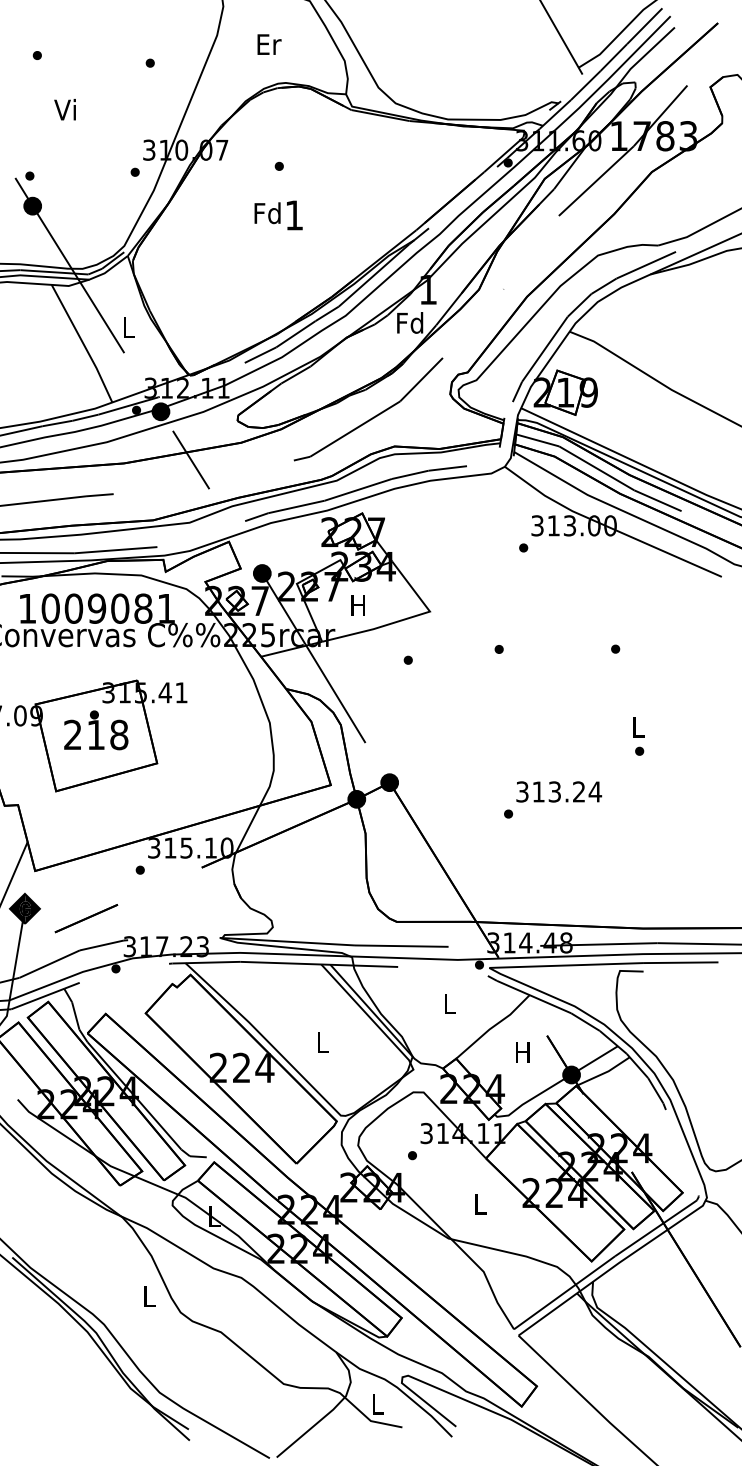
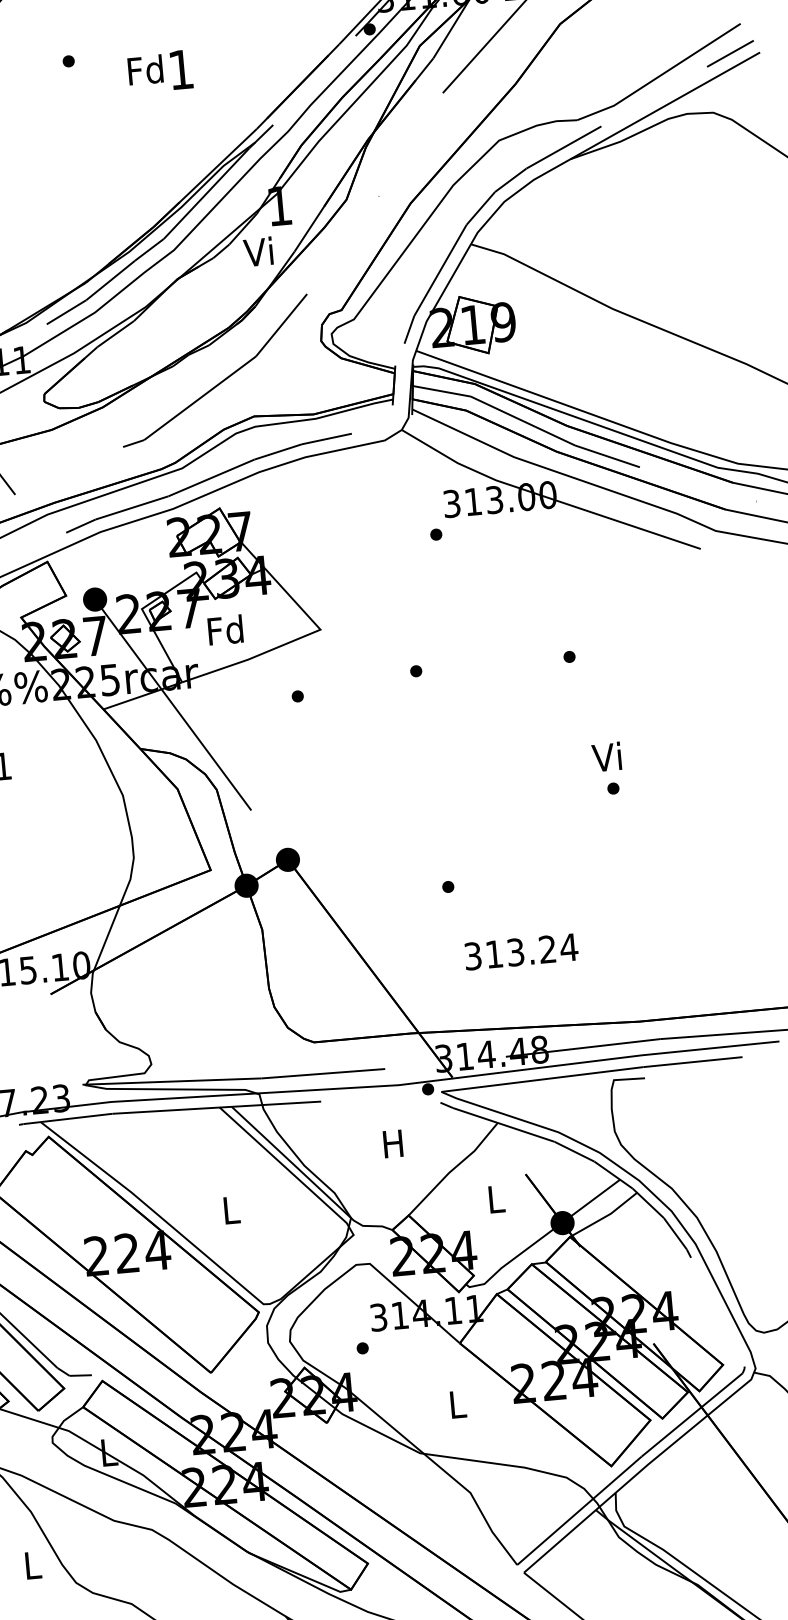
text: (278, 215) -> (160, 71), moved
text: (410, 322) -> (260, 251), Fd -> Vi
text: (358, 605) -> (225, 630), H -> Fd
text: (636, 726) -> (606, 756), L -> Vi
text: (559, 791) -> (521, 951), moved
text: (449, 1003) -> (393, 1143), L -> H
text: (522, 1052) -> (495, 1199), H -> L

